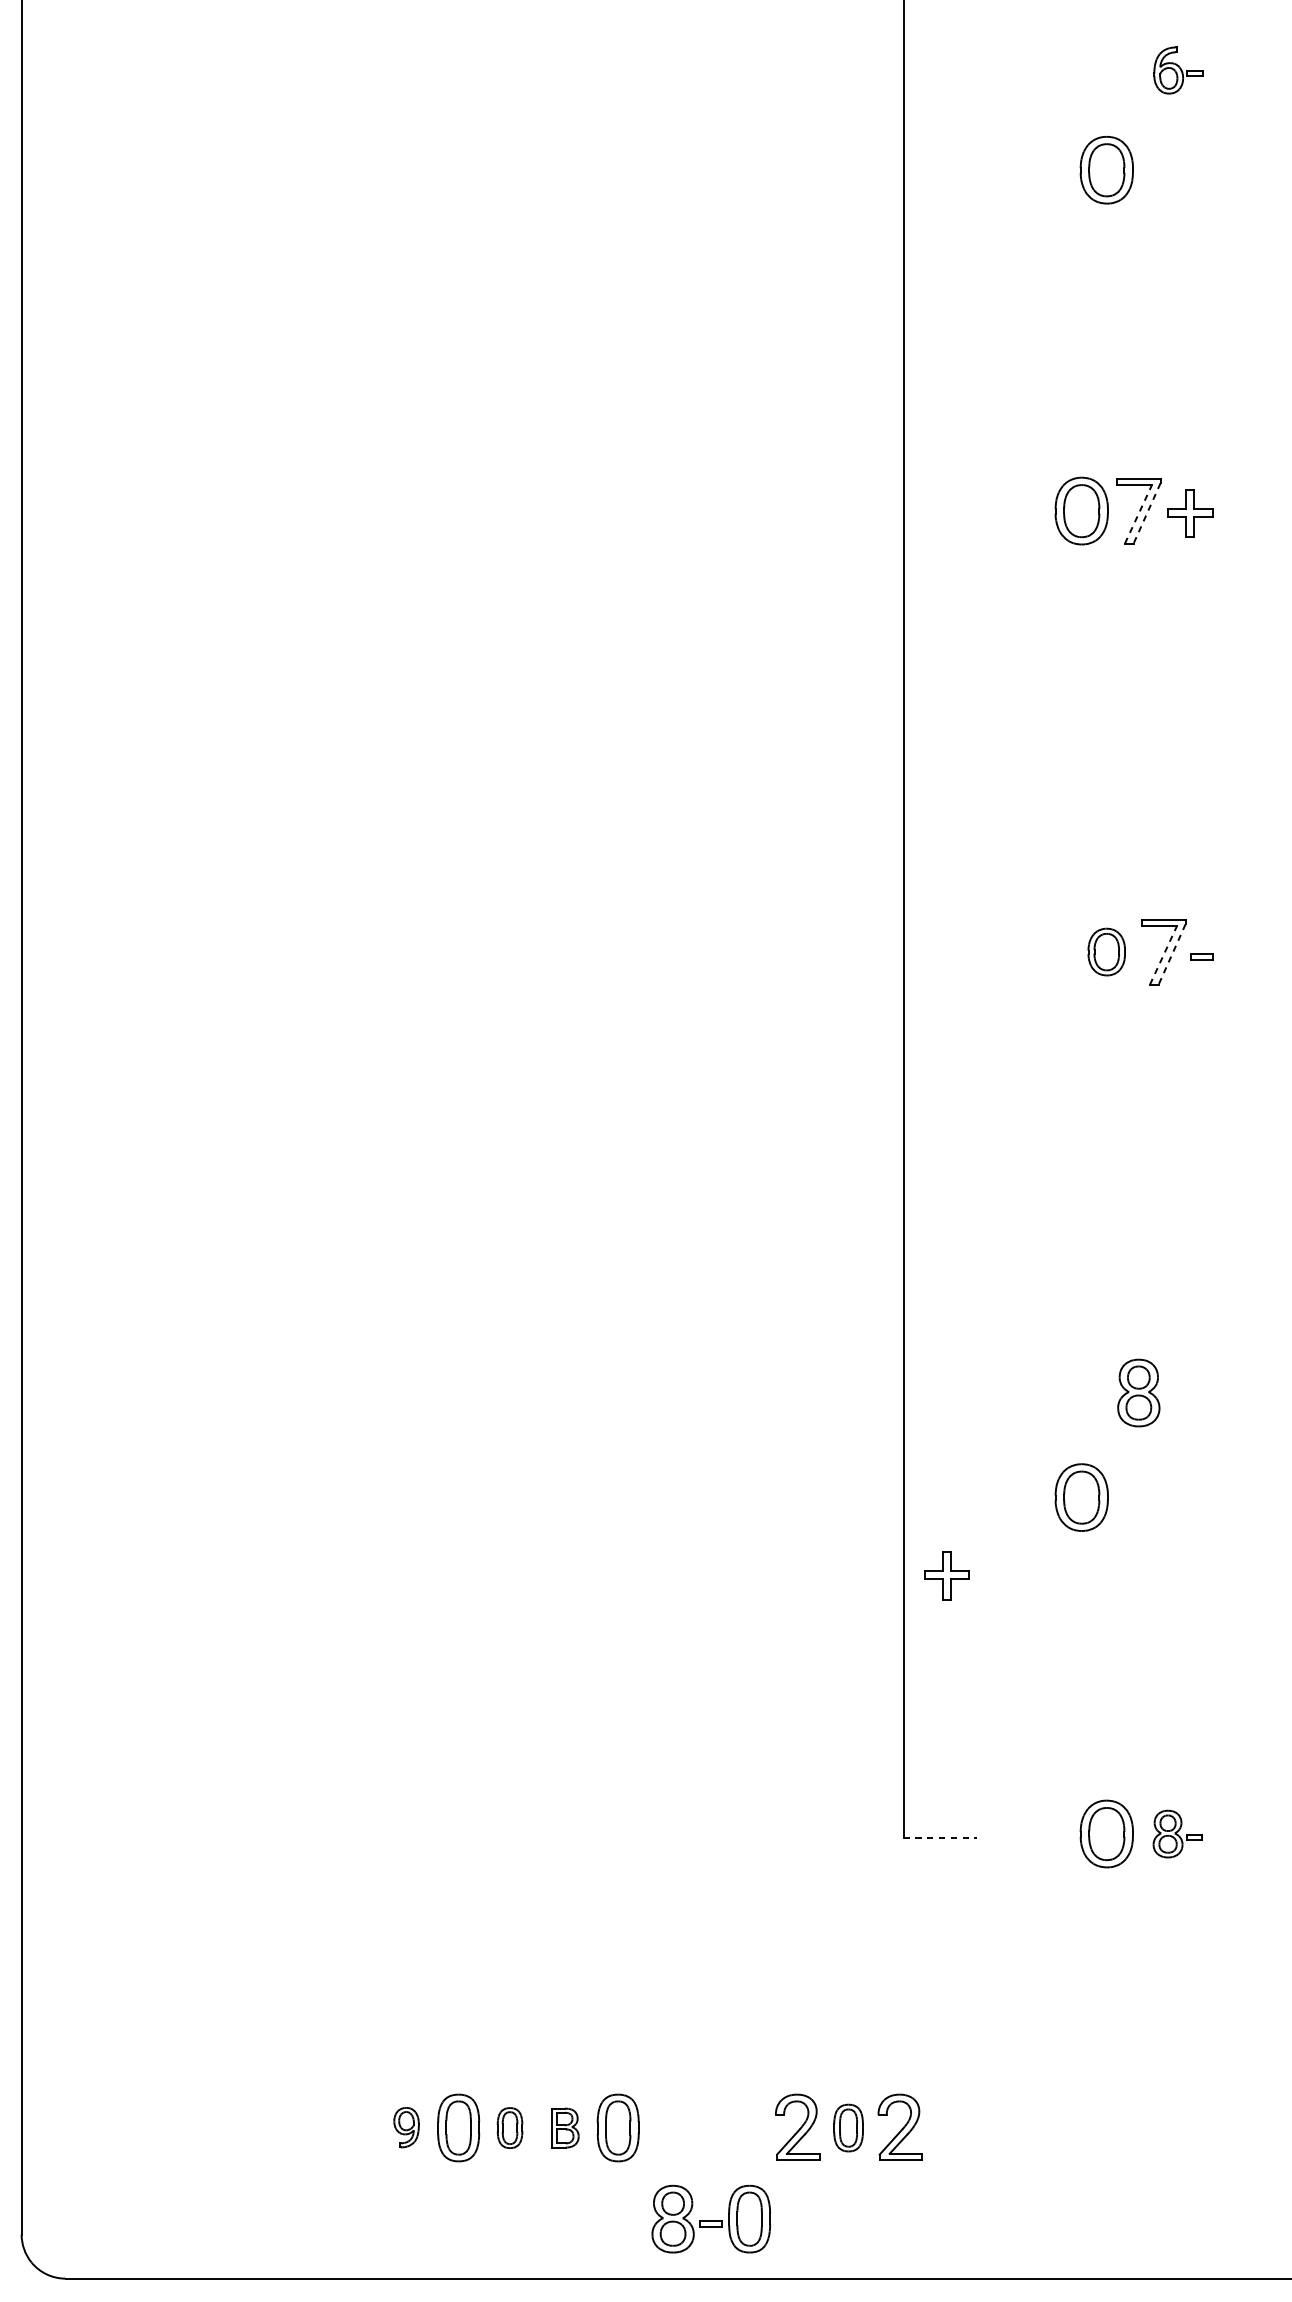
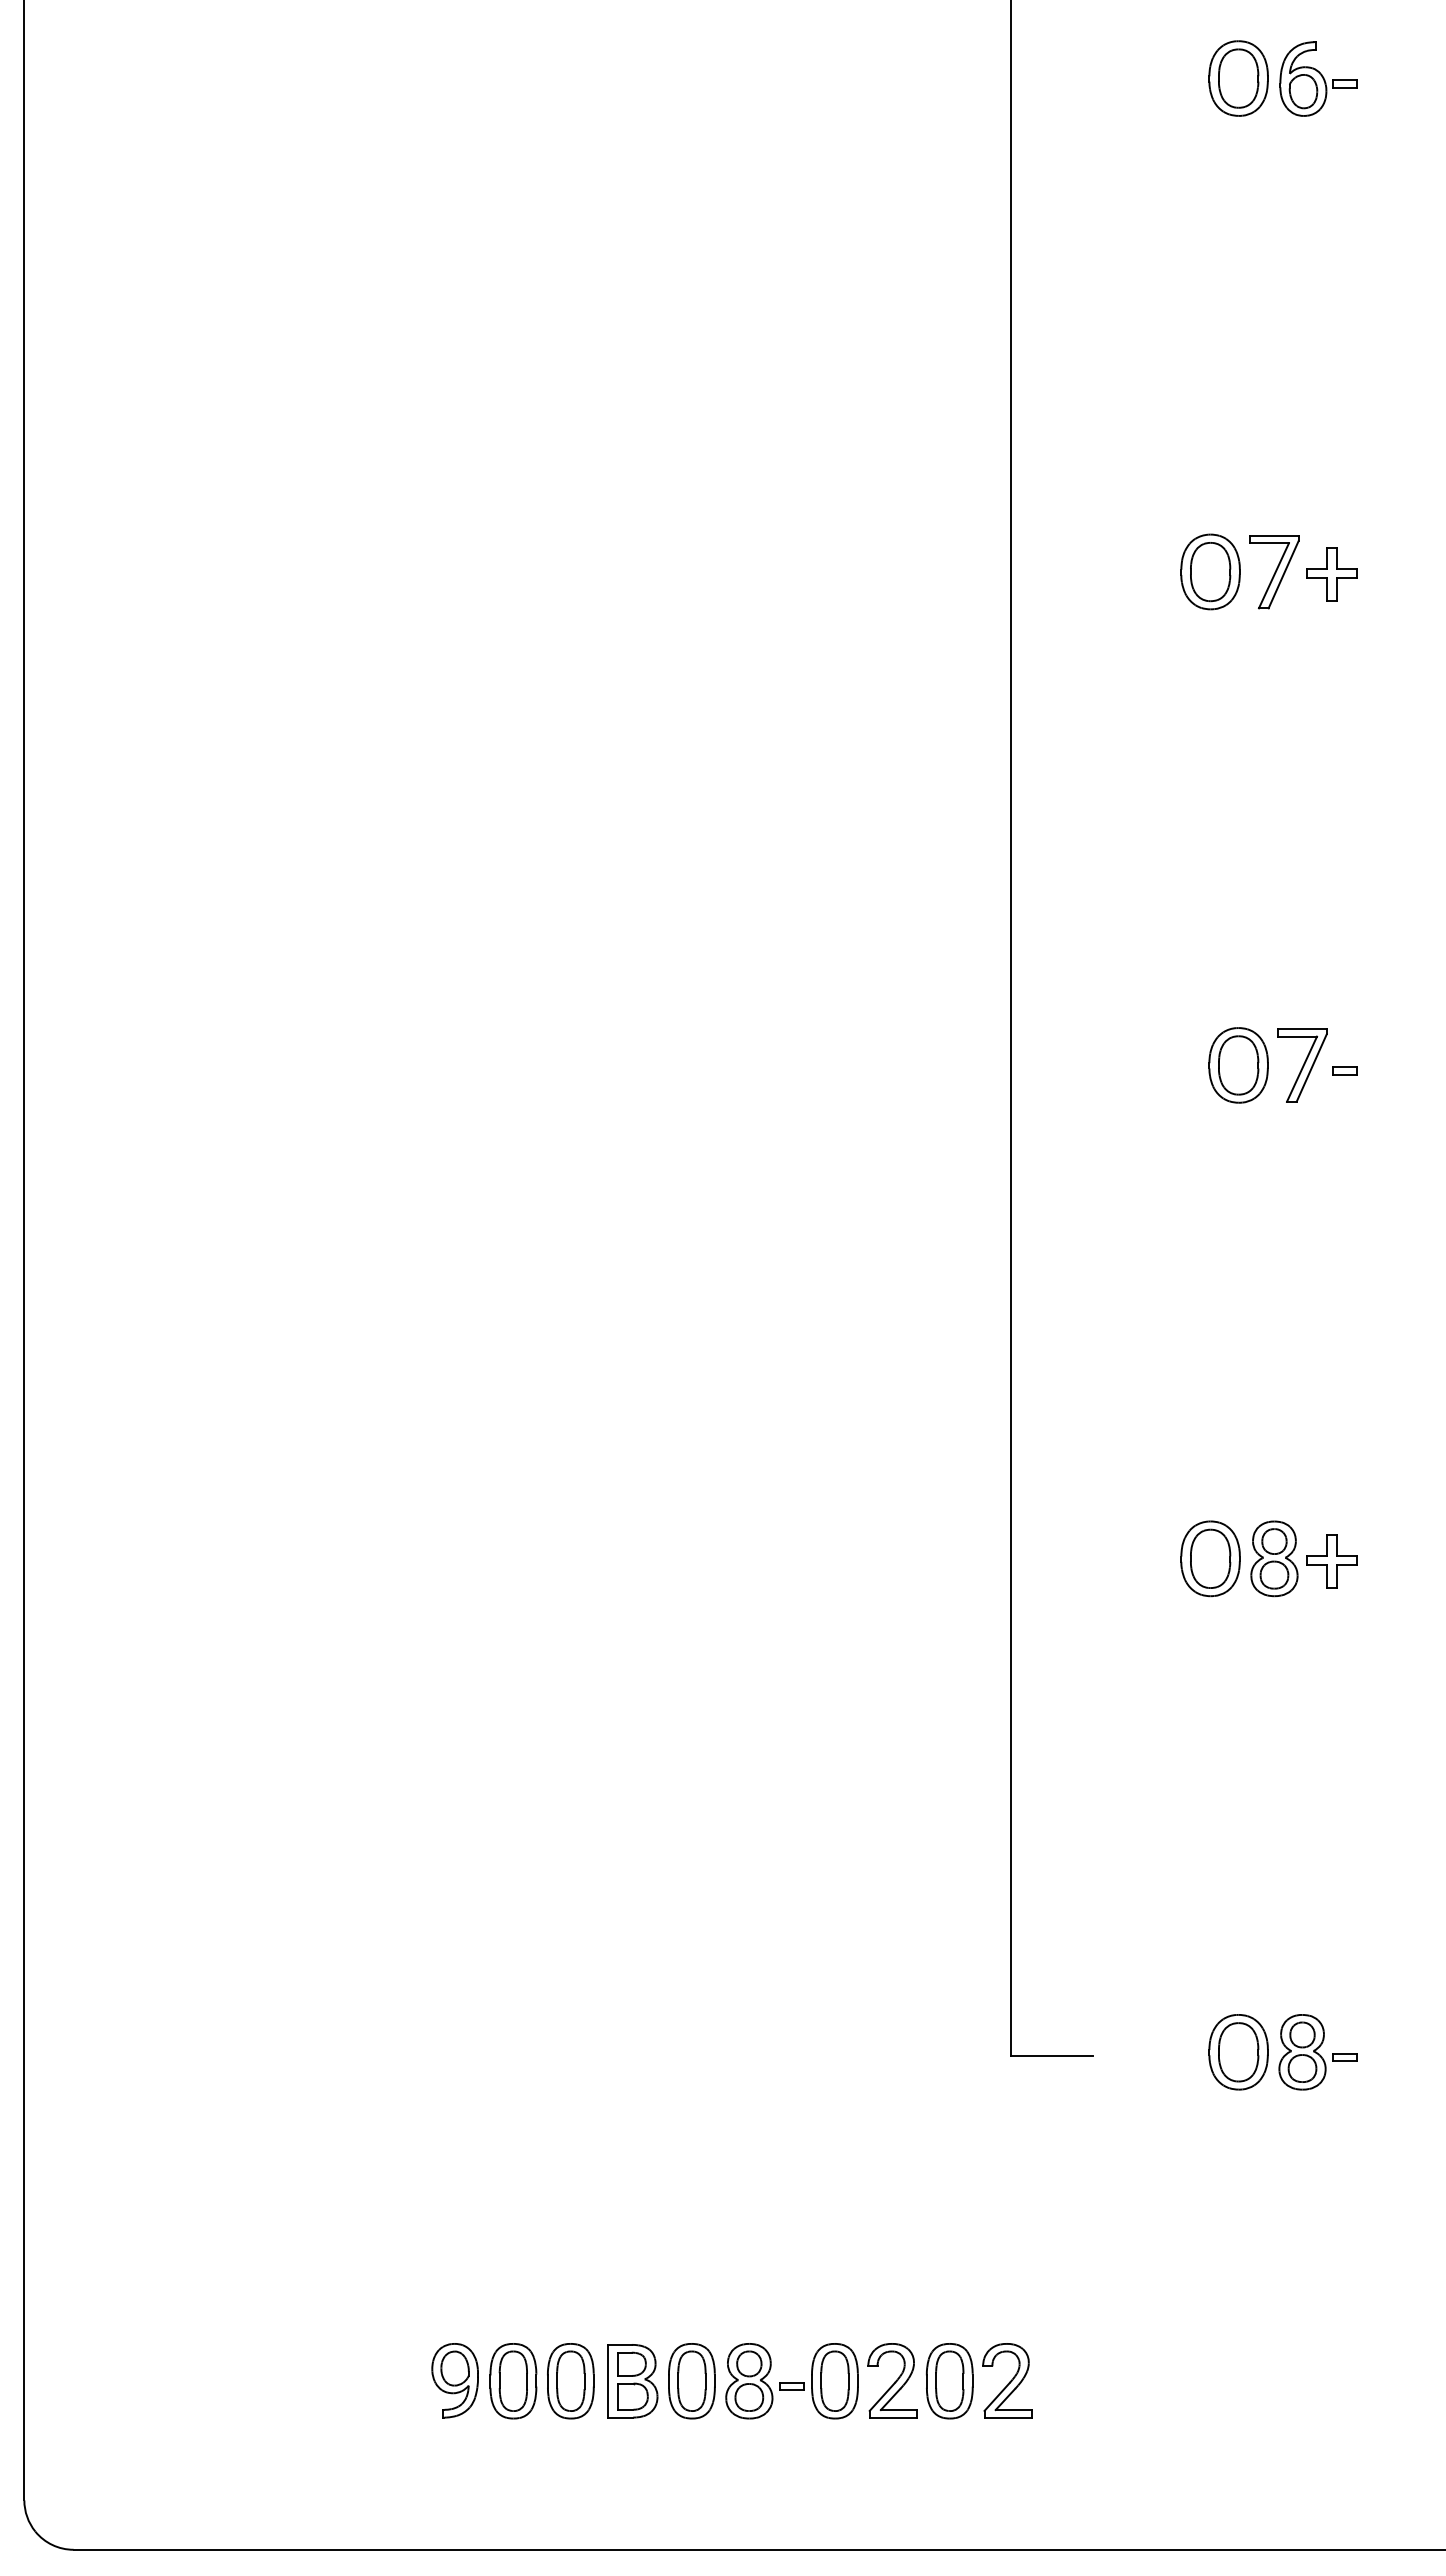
part: (1178, 70) -> (1318, 78), size x1.43
part: (1106, 170) -> (1238, 78), moved
line: (1146, 513) -> (1283, 574), dashed -> solid
line: (1137, 514) -> (1273, 575), dashed -> solid
part: (1106, 952) -> (1238, 1065), size x1.43
line: (1171, 954) -> (1311, 1068), dashed -> solid
line: (1163, 955) -> (1302, 1069), dashed -> solid
part: (1081, 1497) -> (1210, 1558), moved
part: (946, 1575) -> (1331, 1561), moved
part: (1177, 1834) -> (1317, 2052), size x1.43
line: (940, 1837) -> (1052, 2056), dashed -> solid
part: (406, 2127) -> (454, 2380), size x1.67
part: (509, 2128) -> (570, 2381), size x1.67
part: (565, 2128) -> (632, 2381), size x1.67
part: (848, 2128) -> (949, 2381), size x1.43
part: (710, 2219) -> (791, 2381), moved

